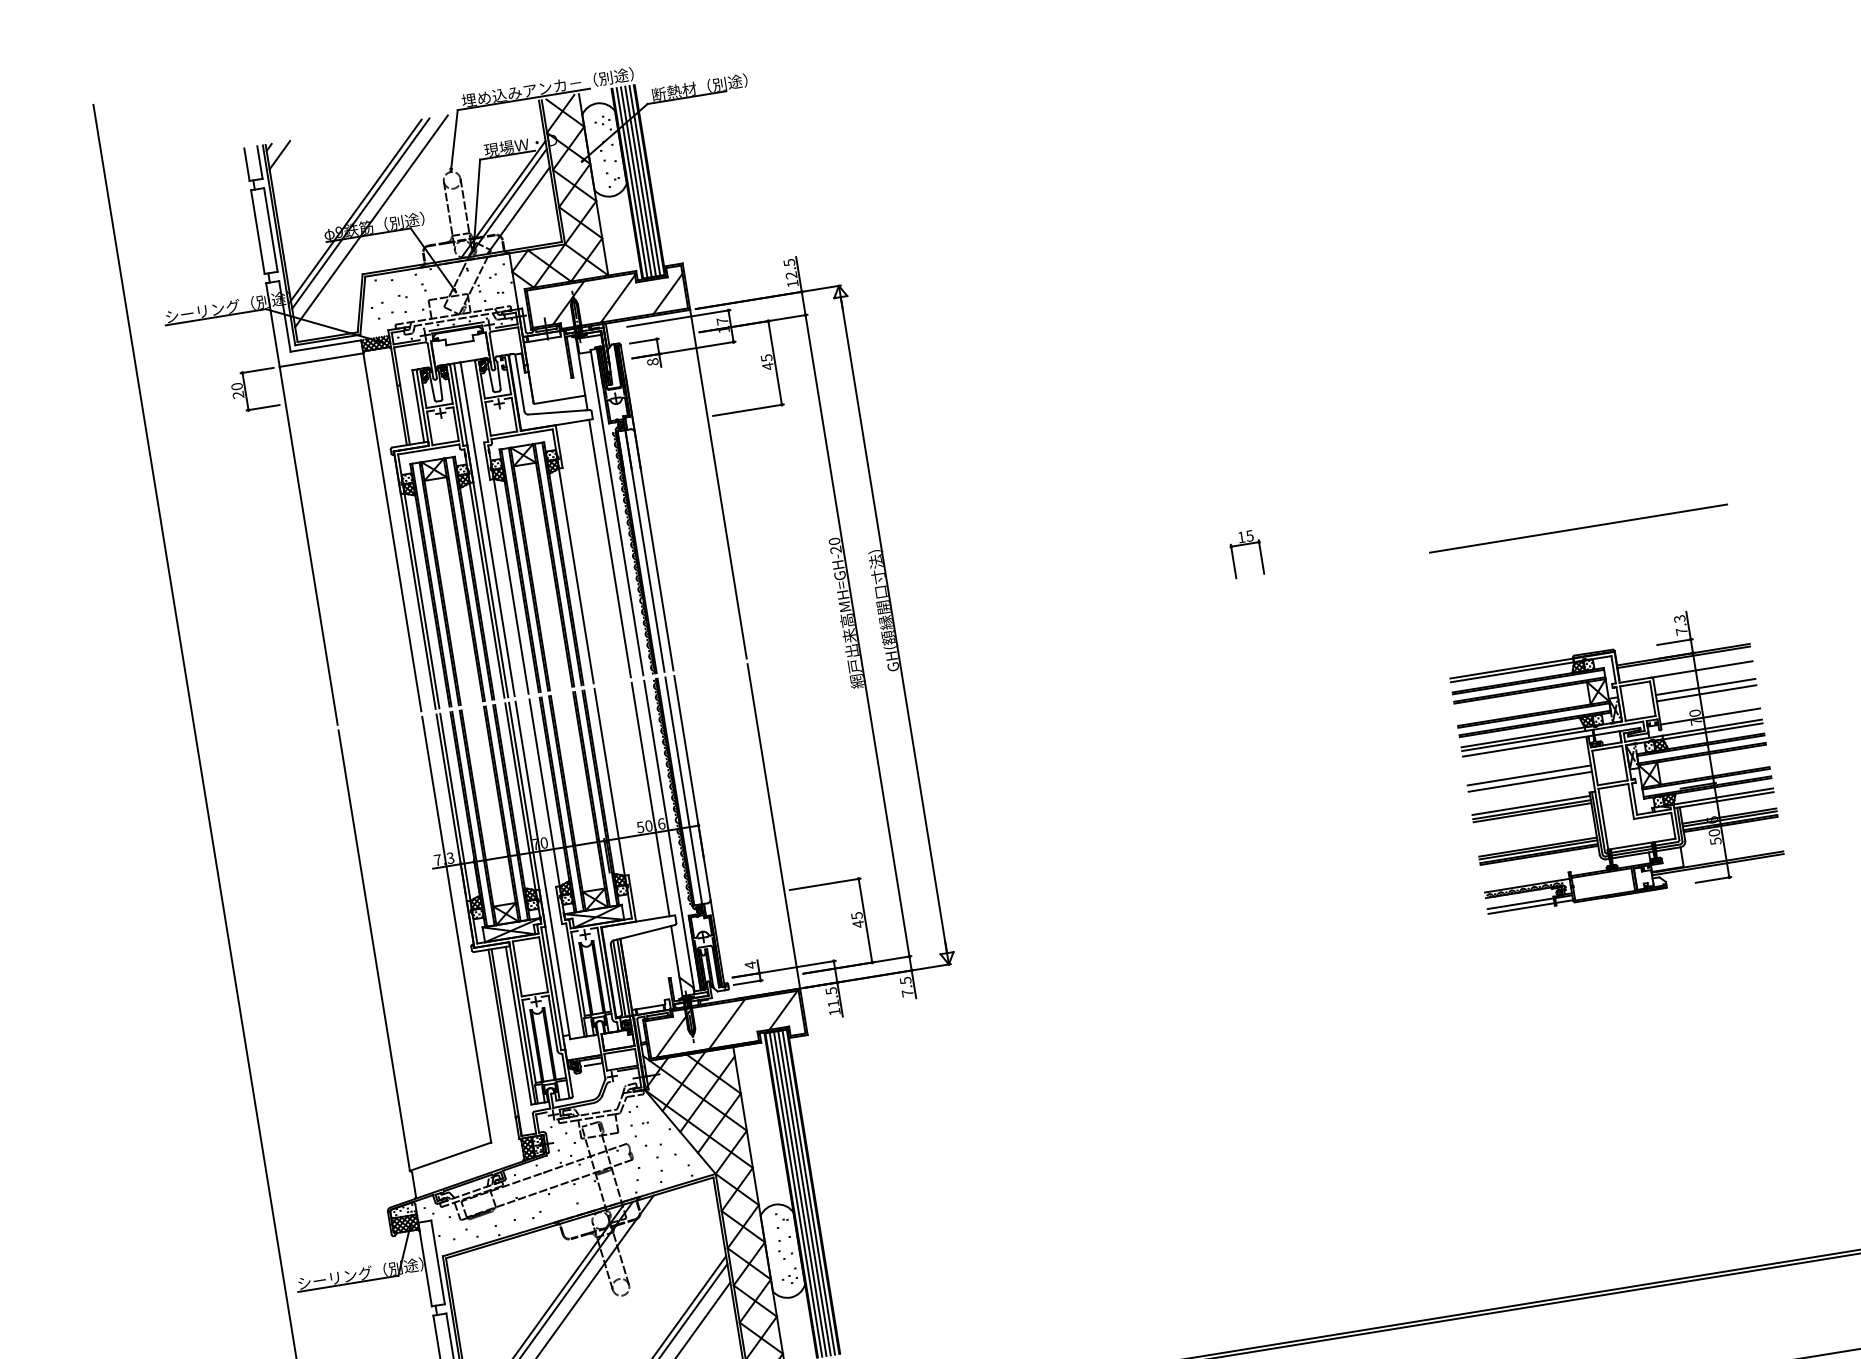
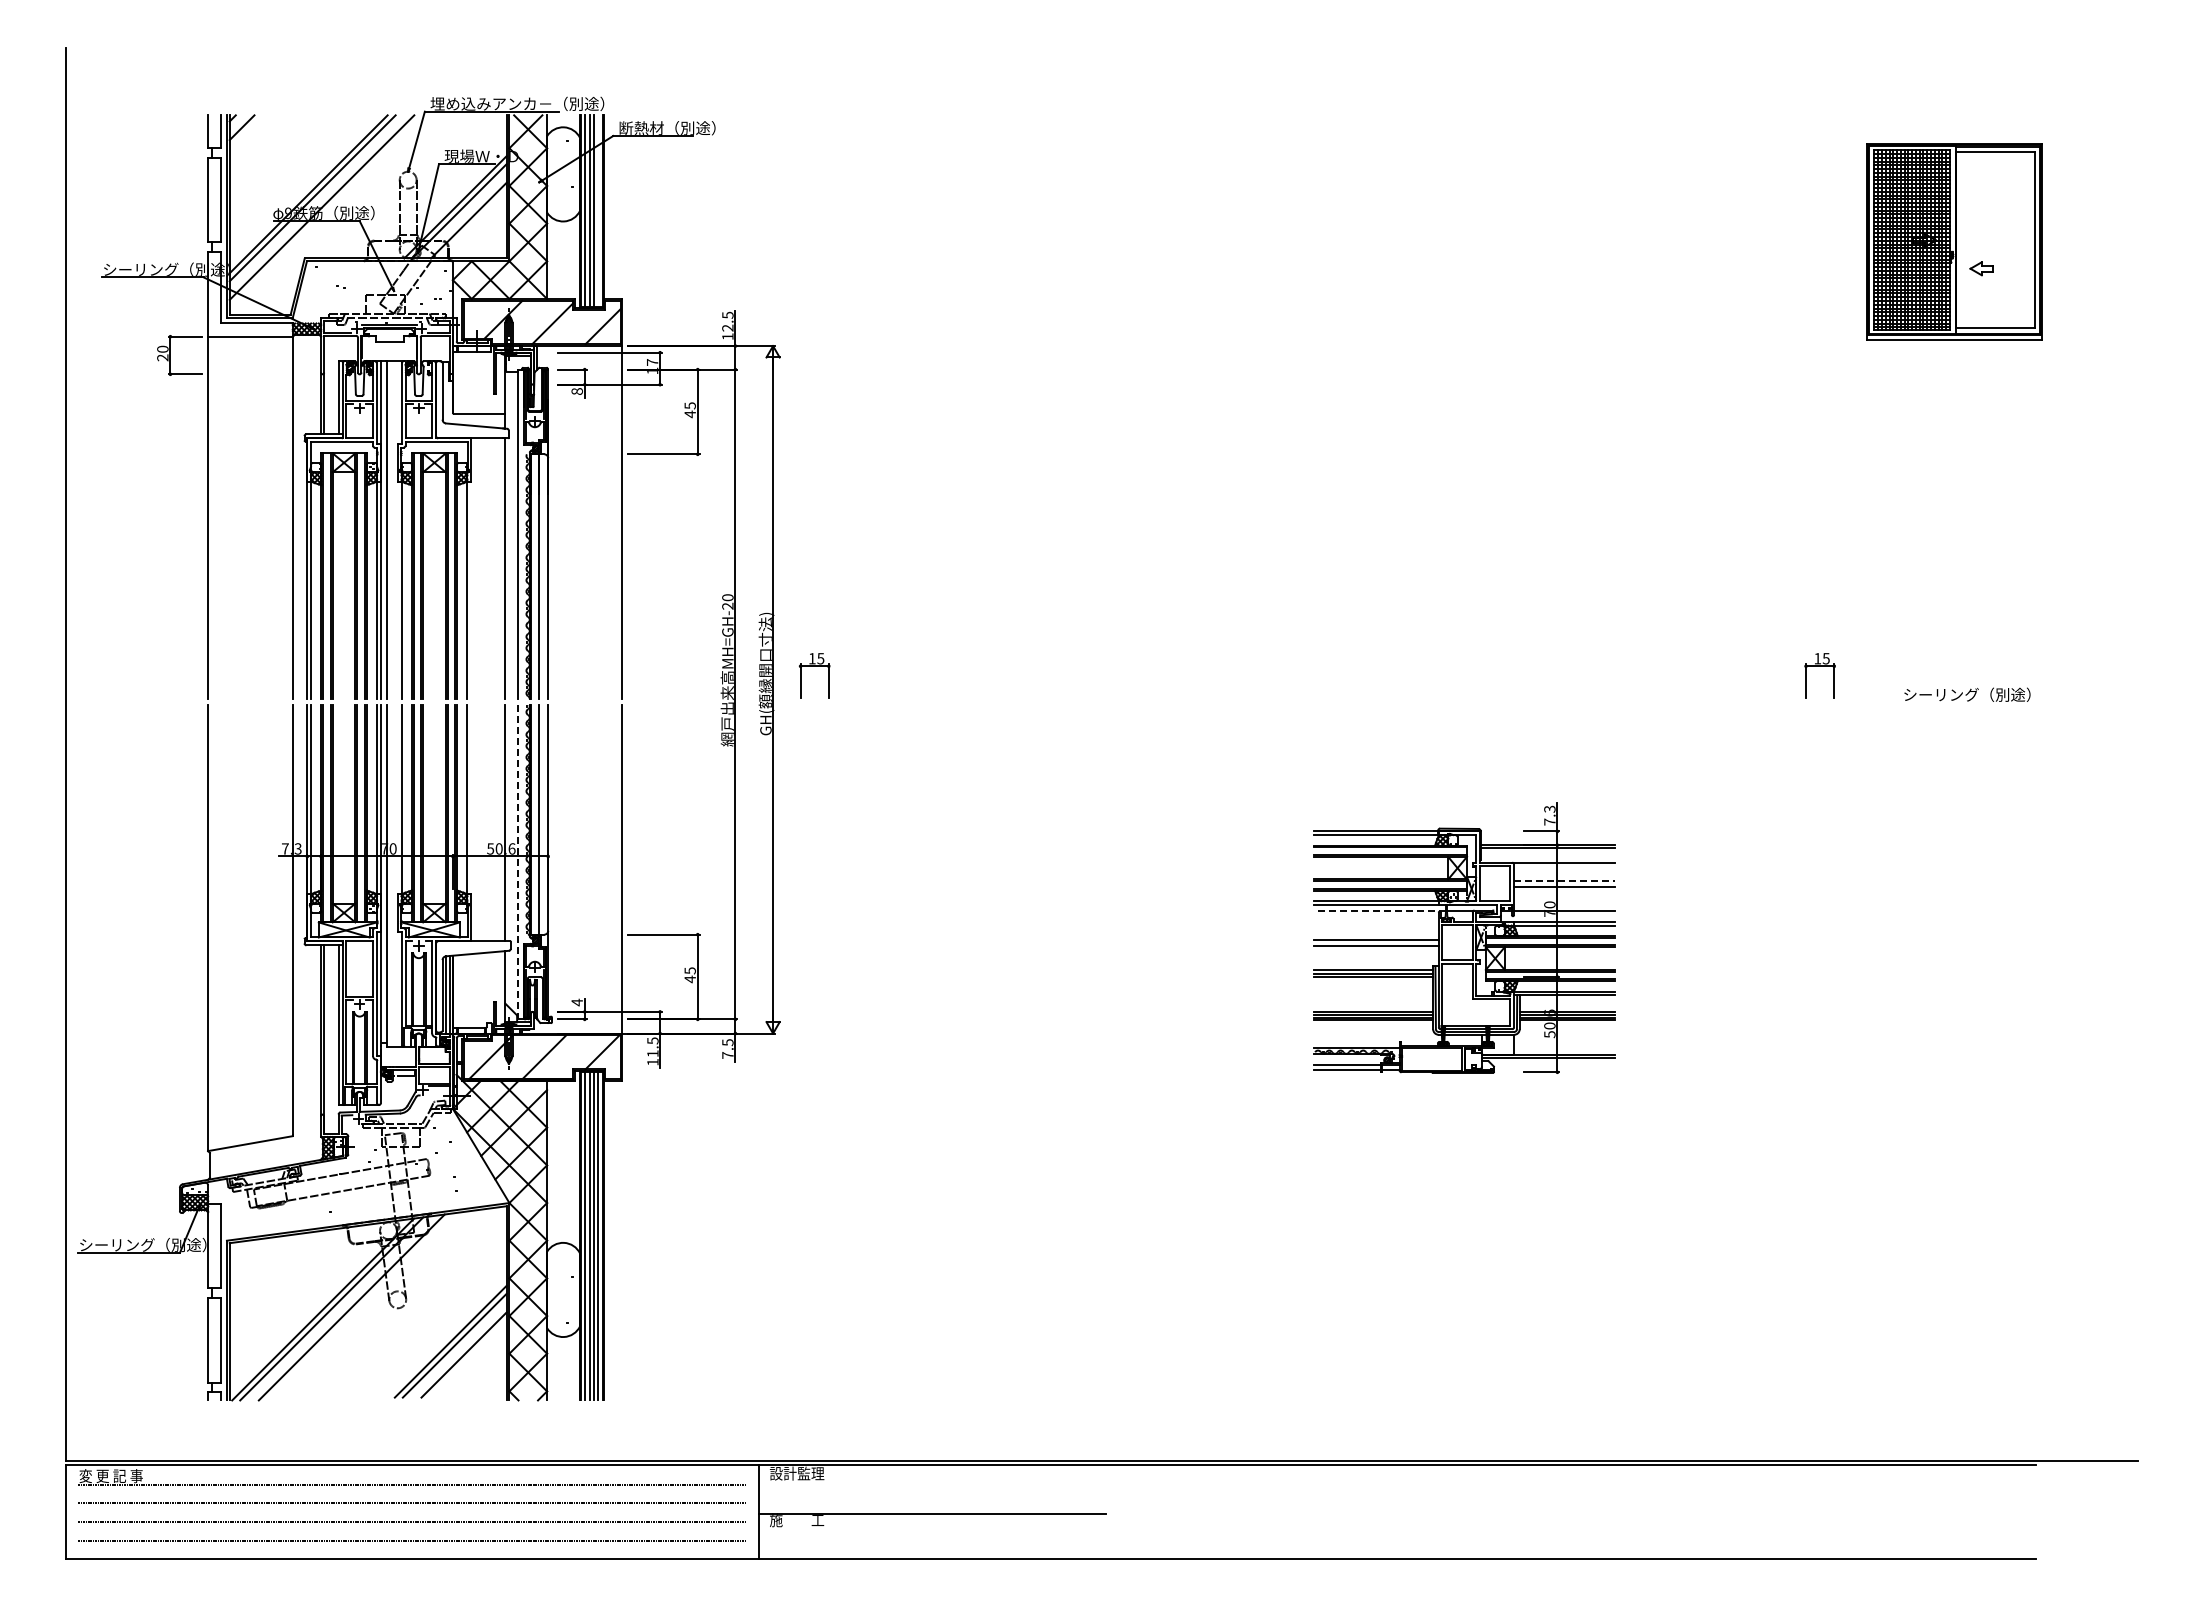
line: (645, 180) -> (598, 211), removed
line: (1577, 528) -> (1463, 703), removed
part: (1244, 544) -> (814, 666), moved
line: (1705, 686) -> (1564, 880), solid -> dashed
line: (1527, 746) -> (1379, 910), solid -> dashed
line: (669, 836) -> (517, 862), solid -> dashed

